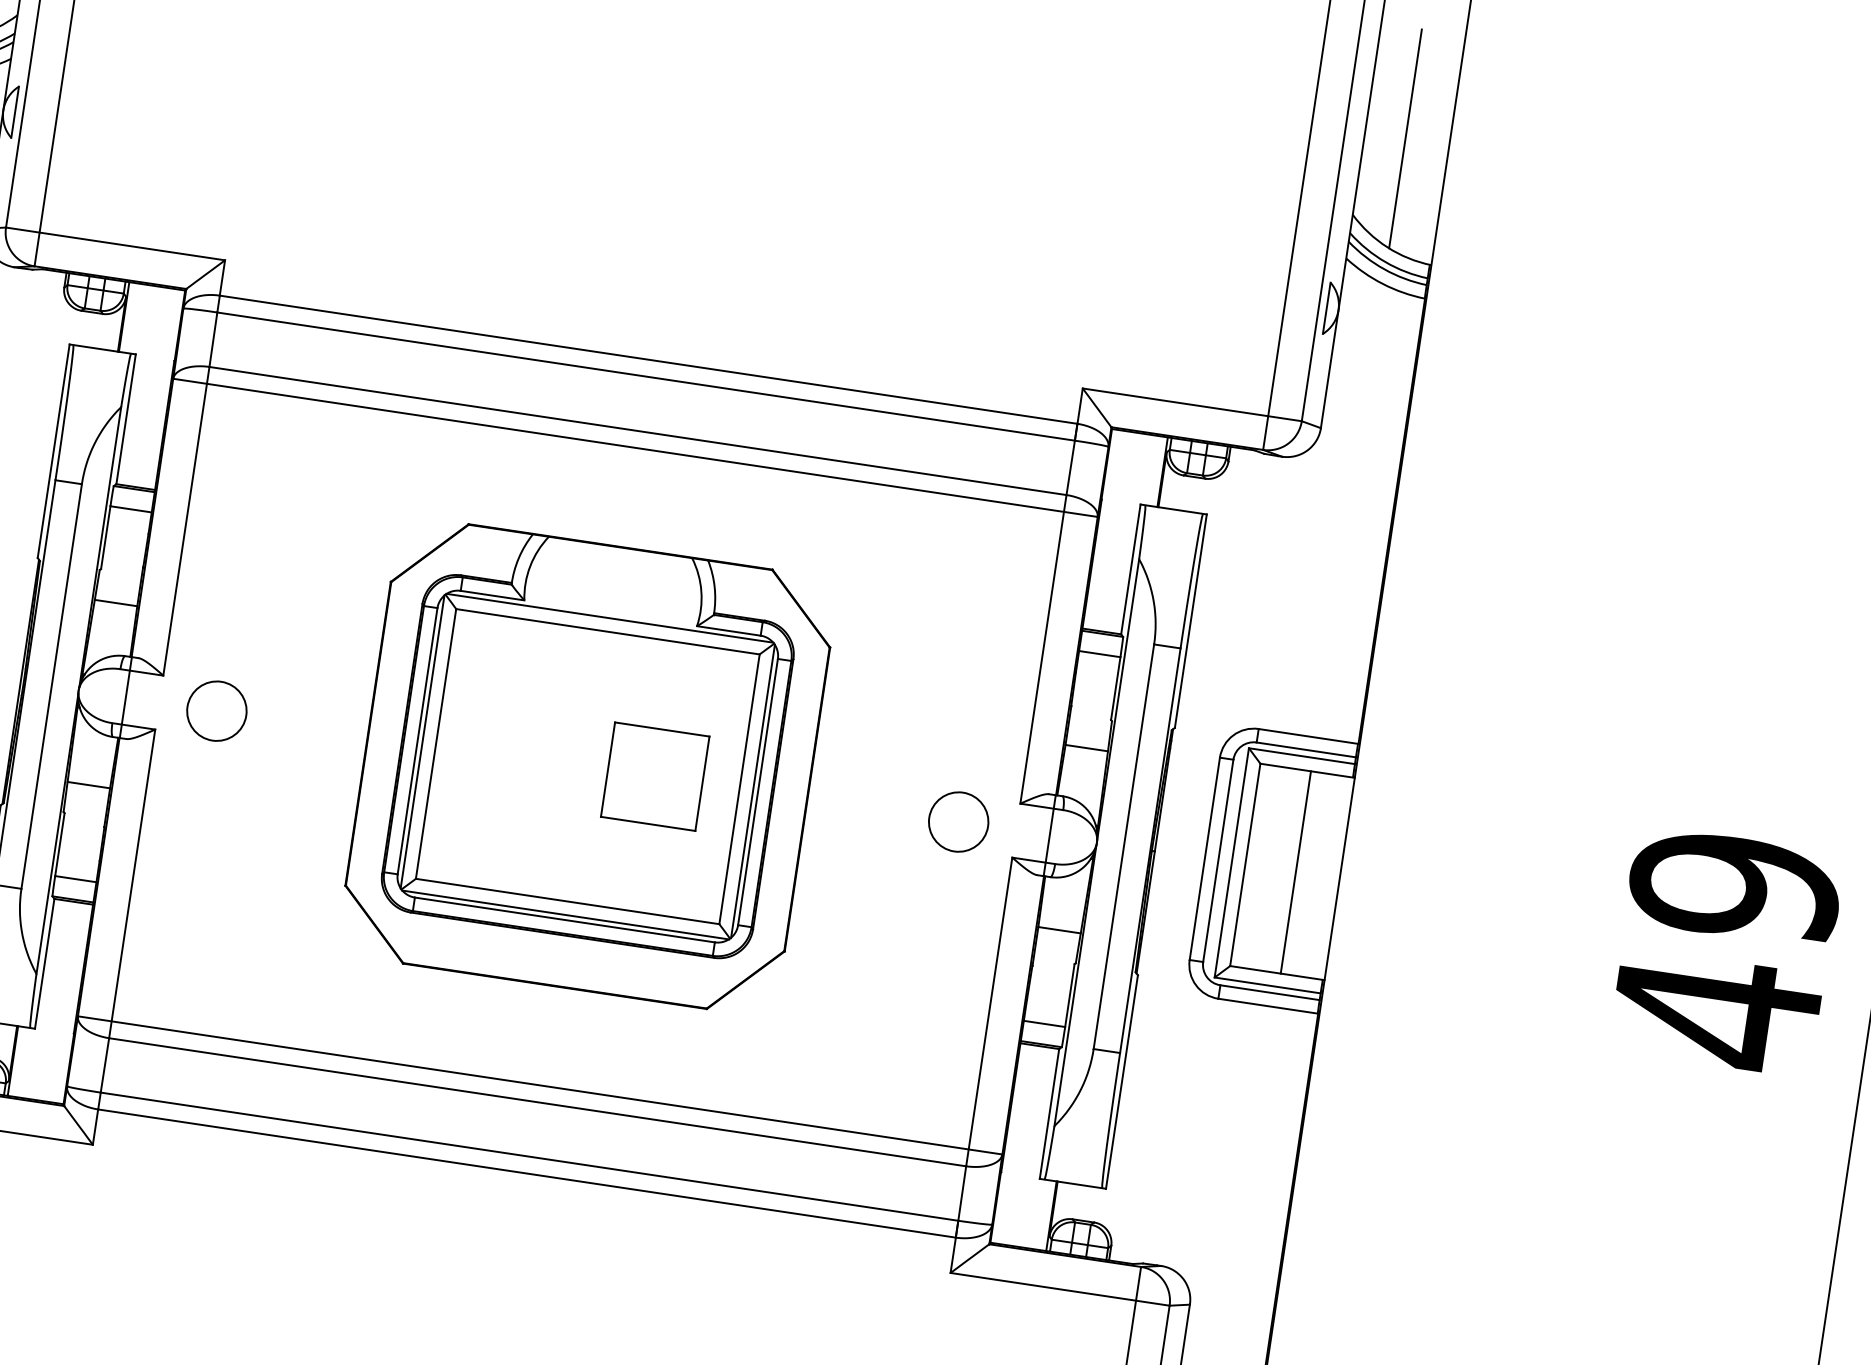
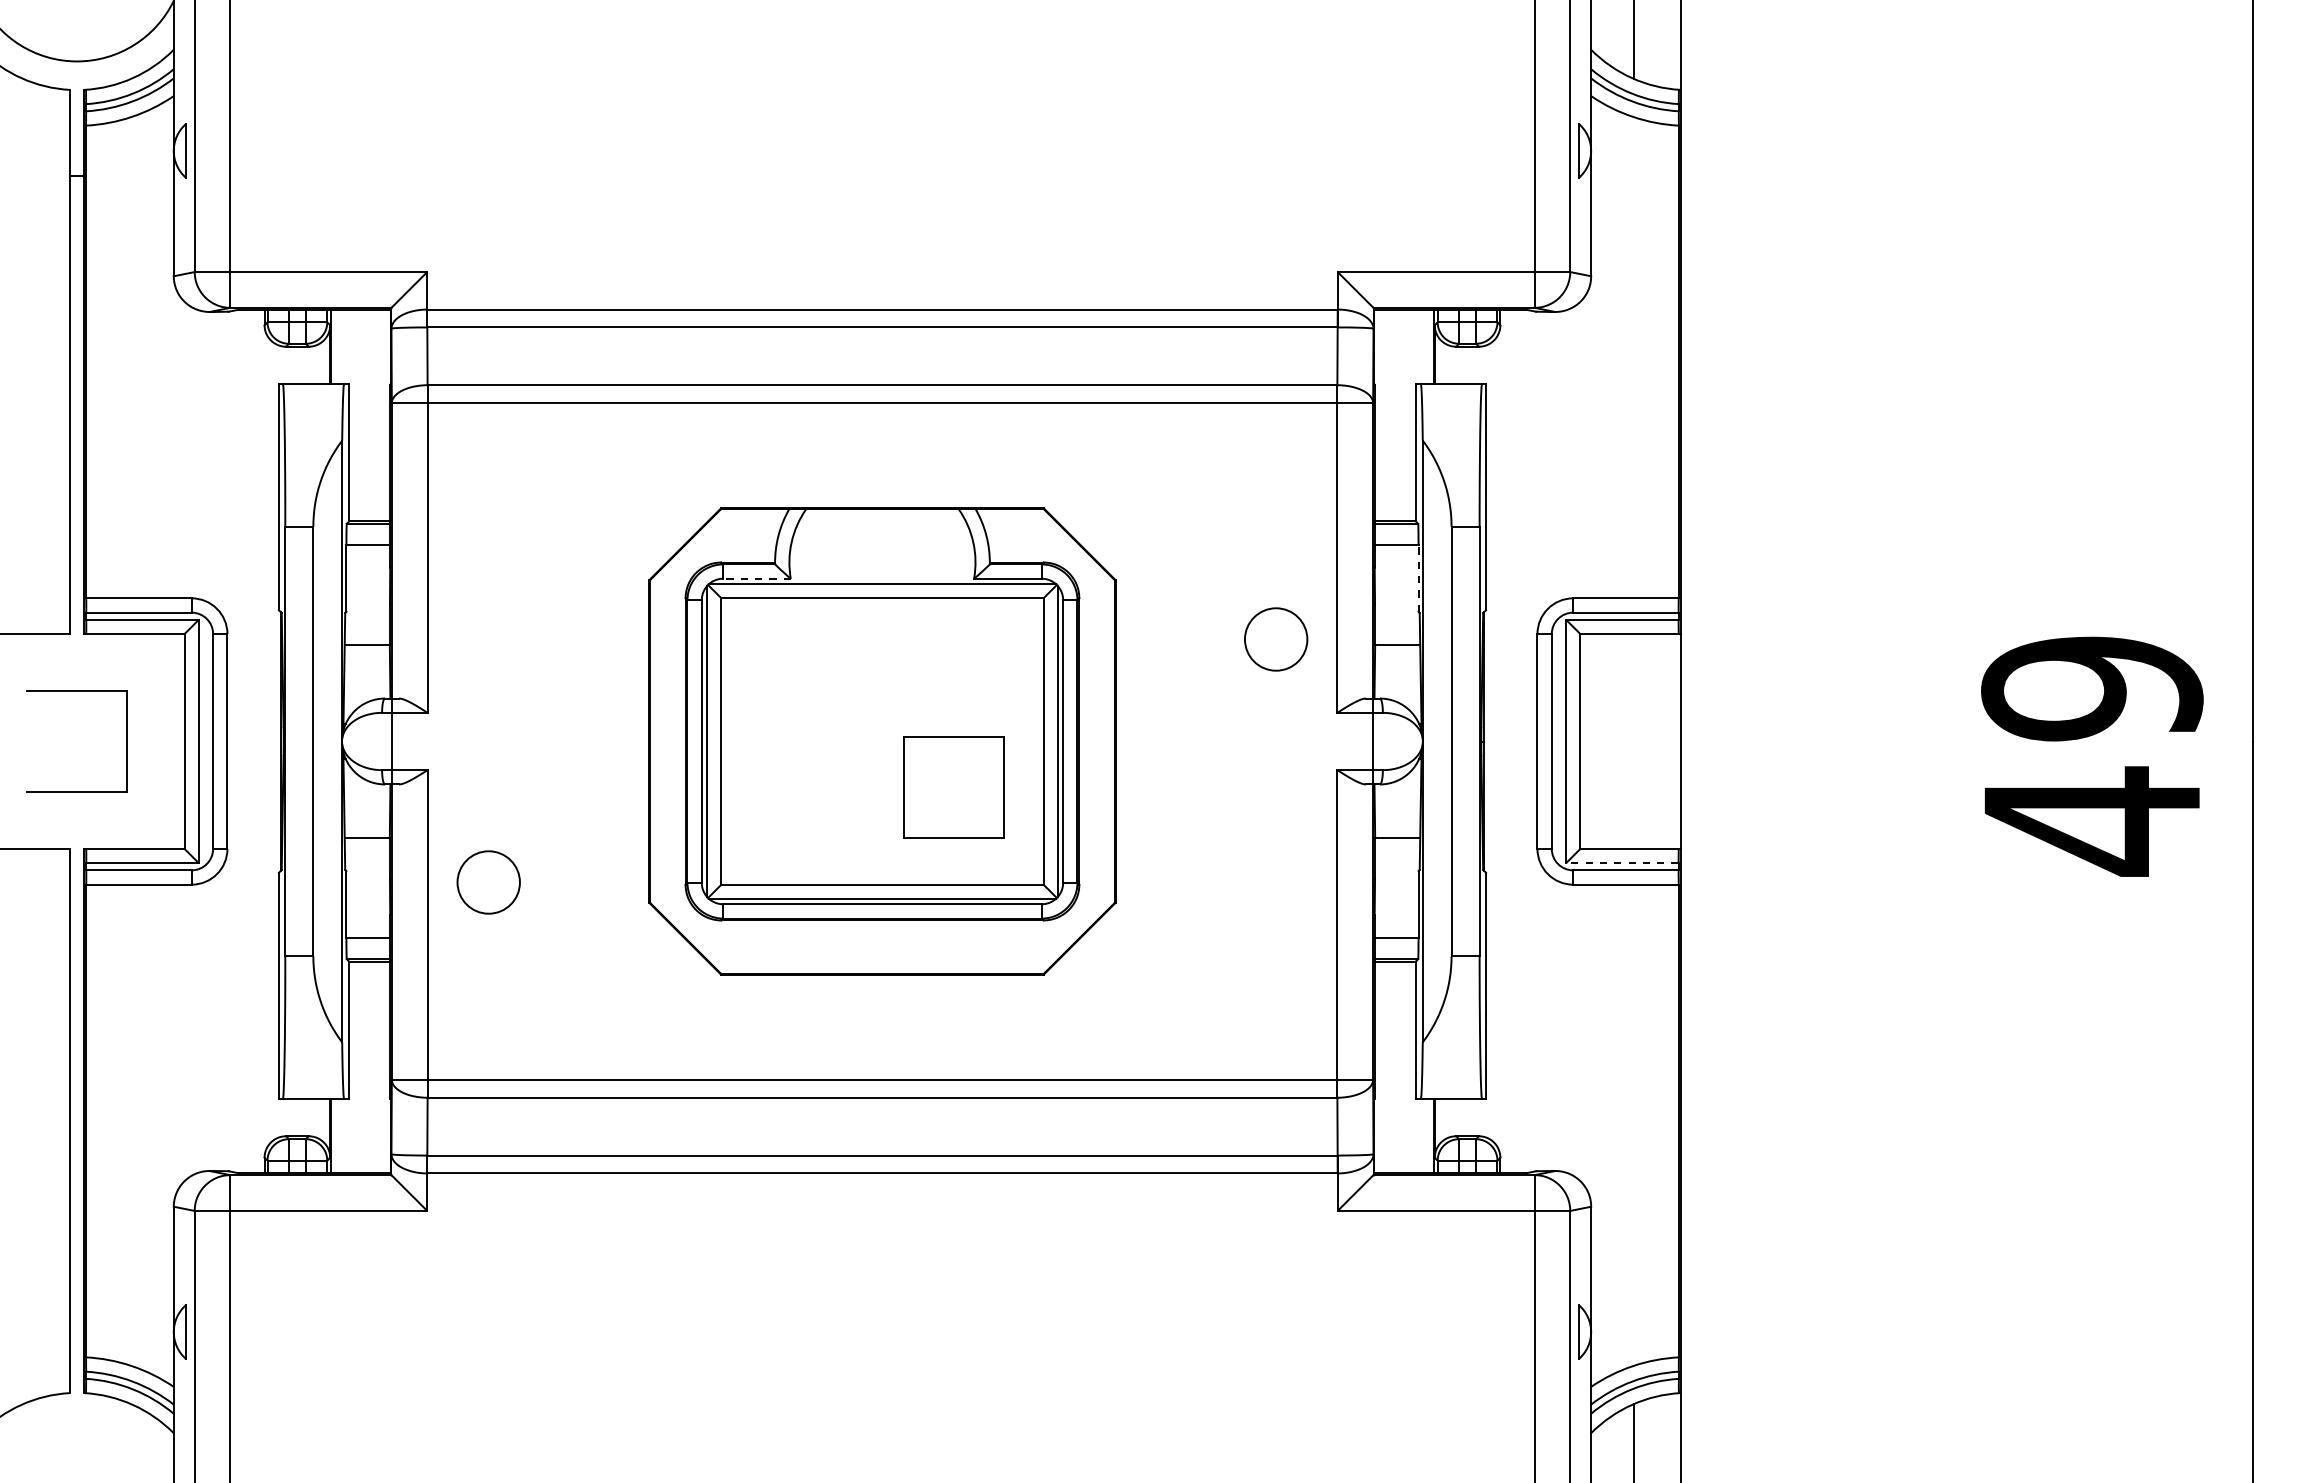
line: (493, 595) -> (757, 578), solid -> dashed
line: (1115, 688) -> (1418, 578), solid -> dashed
circle: (216, 711) -> (488, 882), moved
part: (654, 776) -> (953, 787), moved
circle: (958, 822) -> (1276, 639), moved
line: (1296, 872) -> (1634, 741), removed
line: (1266, 985) -> (1621, 863), solid -> dashed

